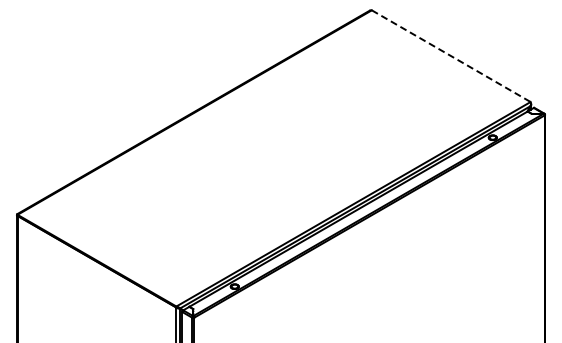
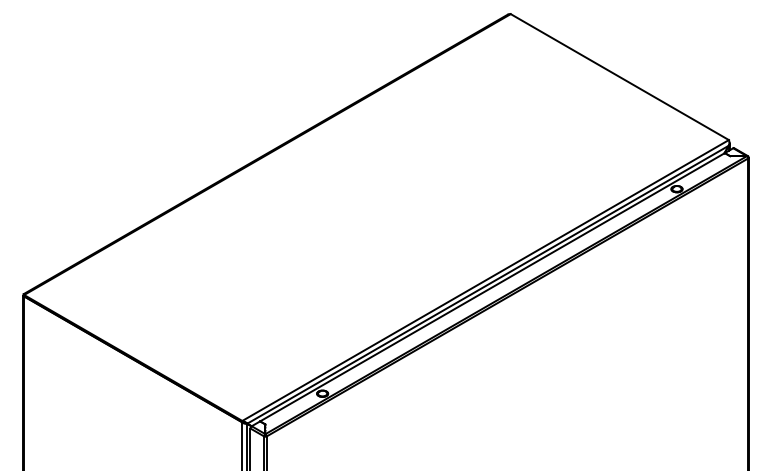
line: (451, 56) -> (620, 77), dashed -> solid

